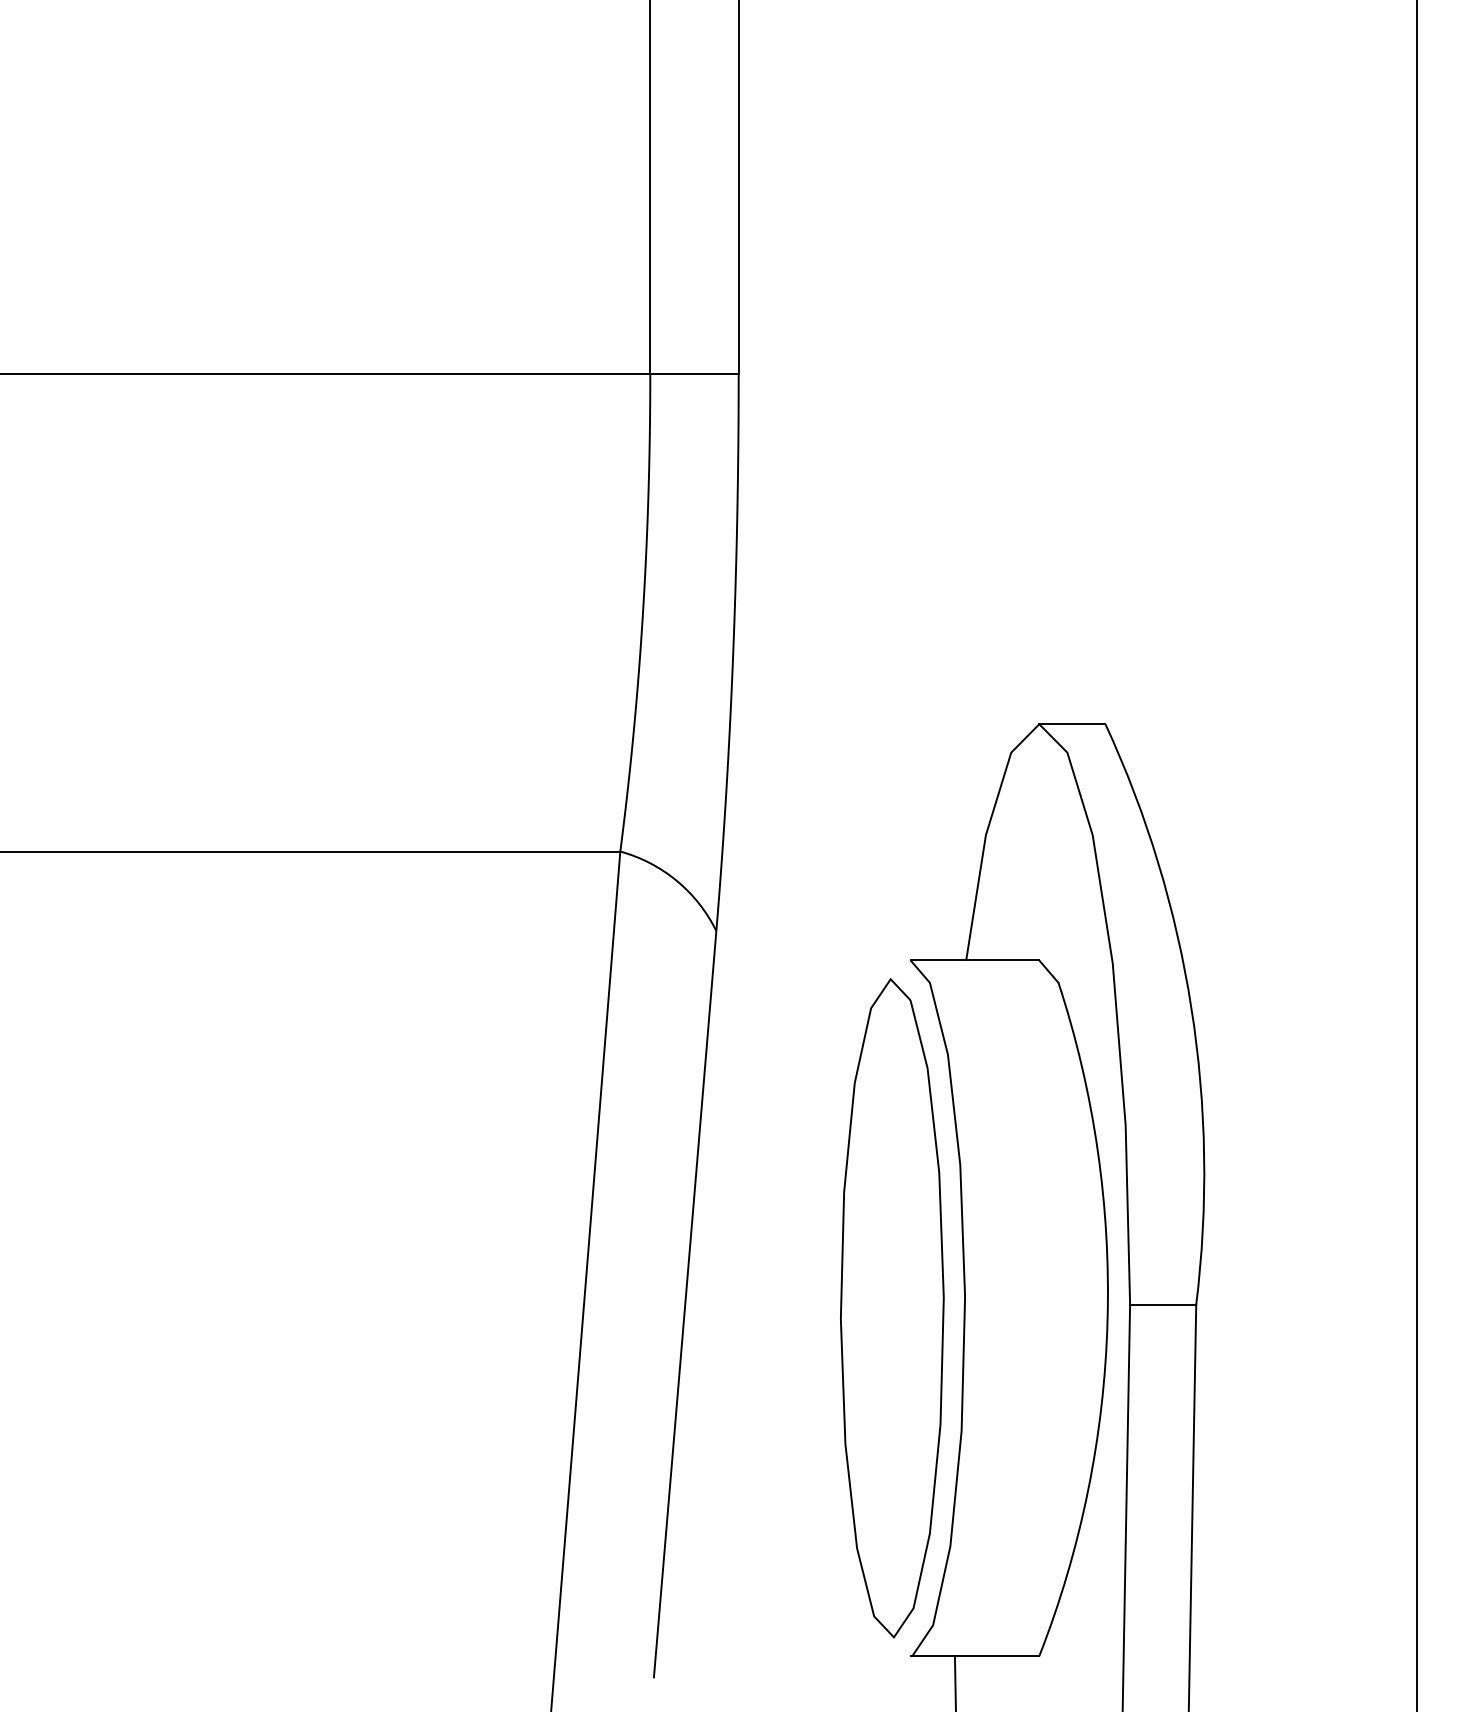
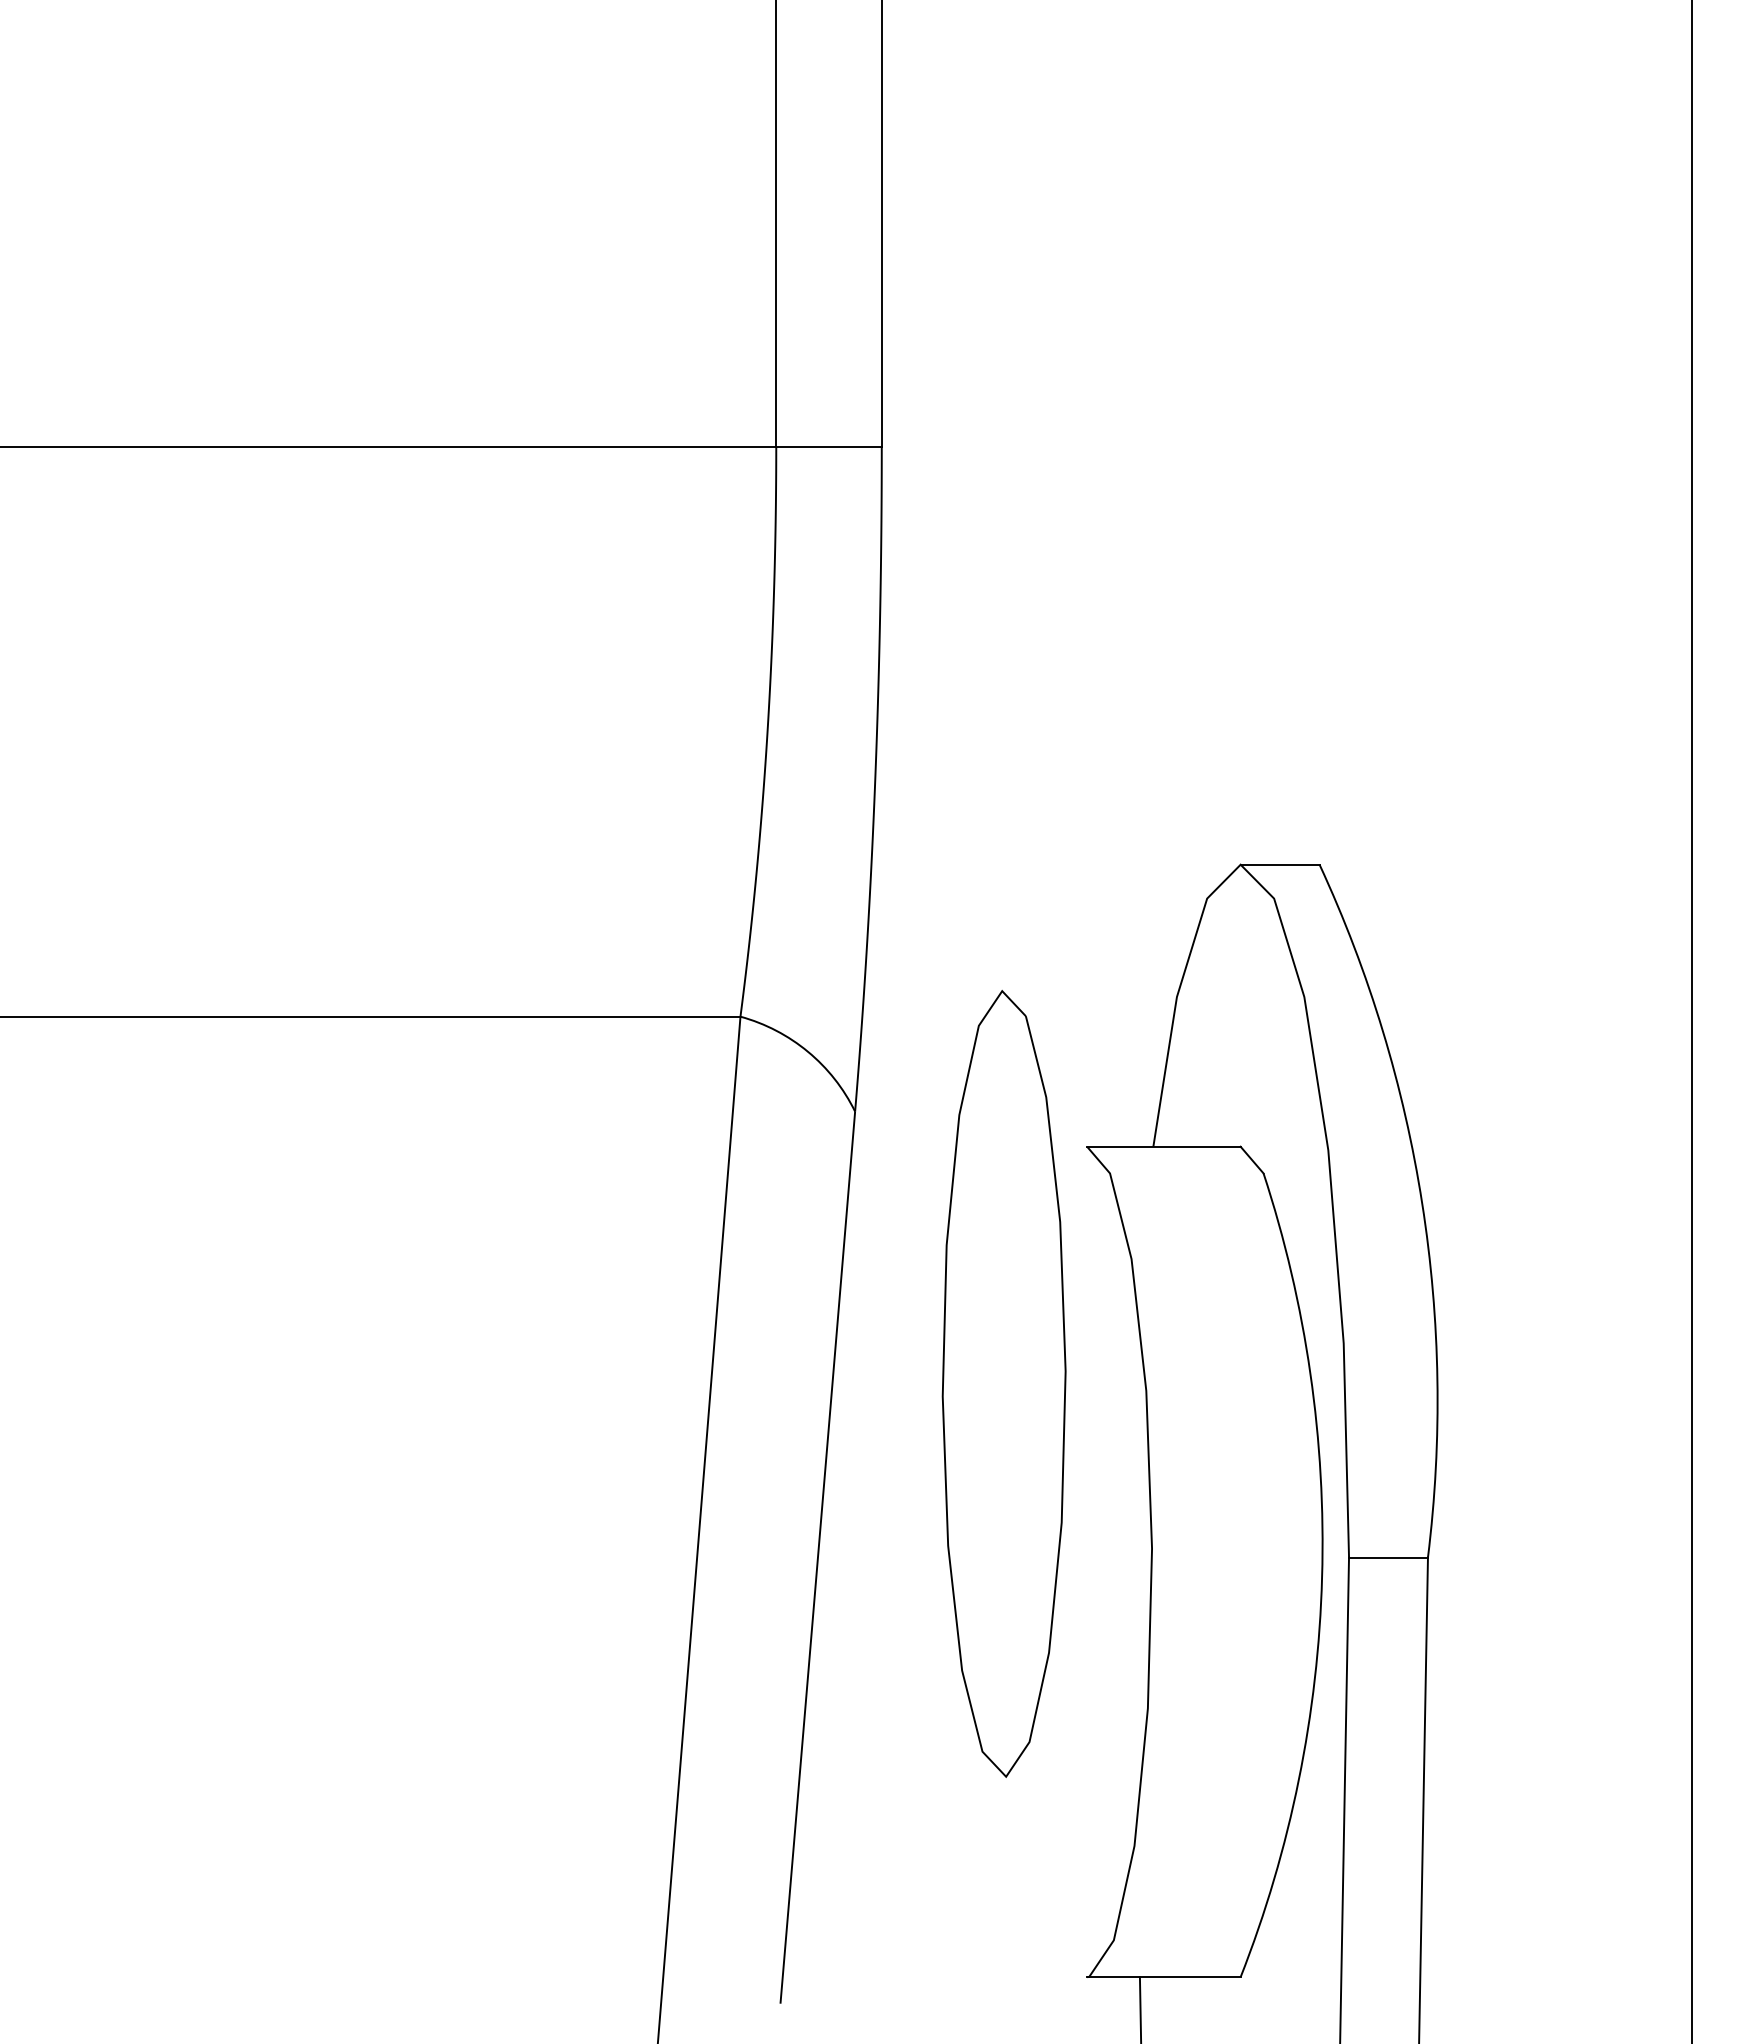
part: (891, 1307) -> (1003, 1383), moved

